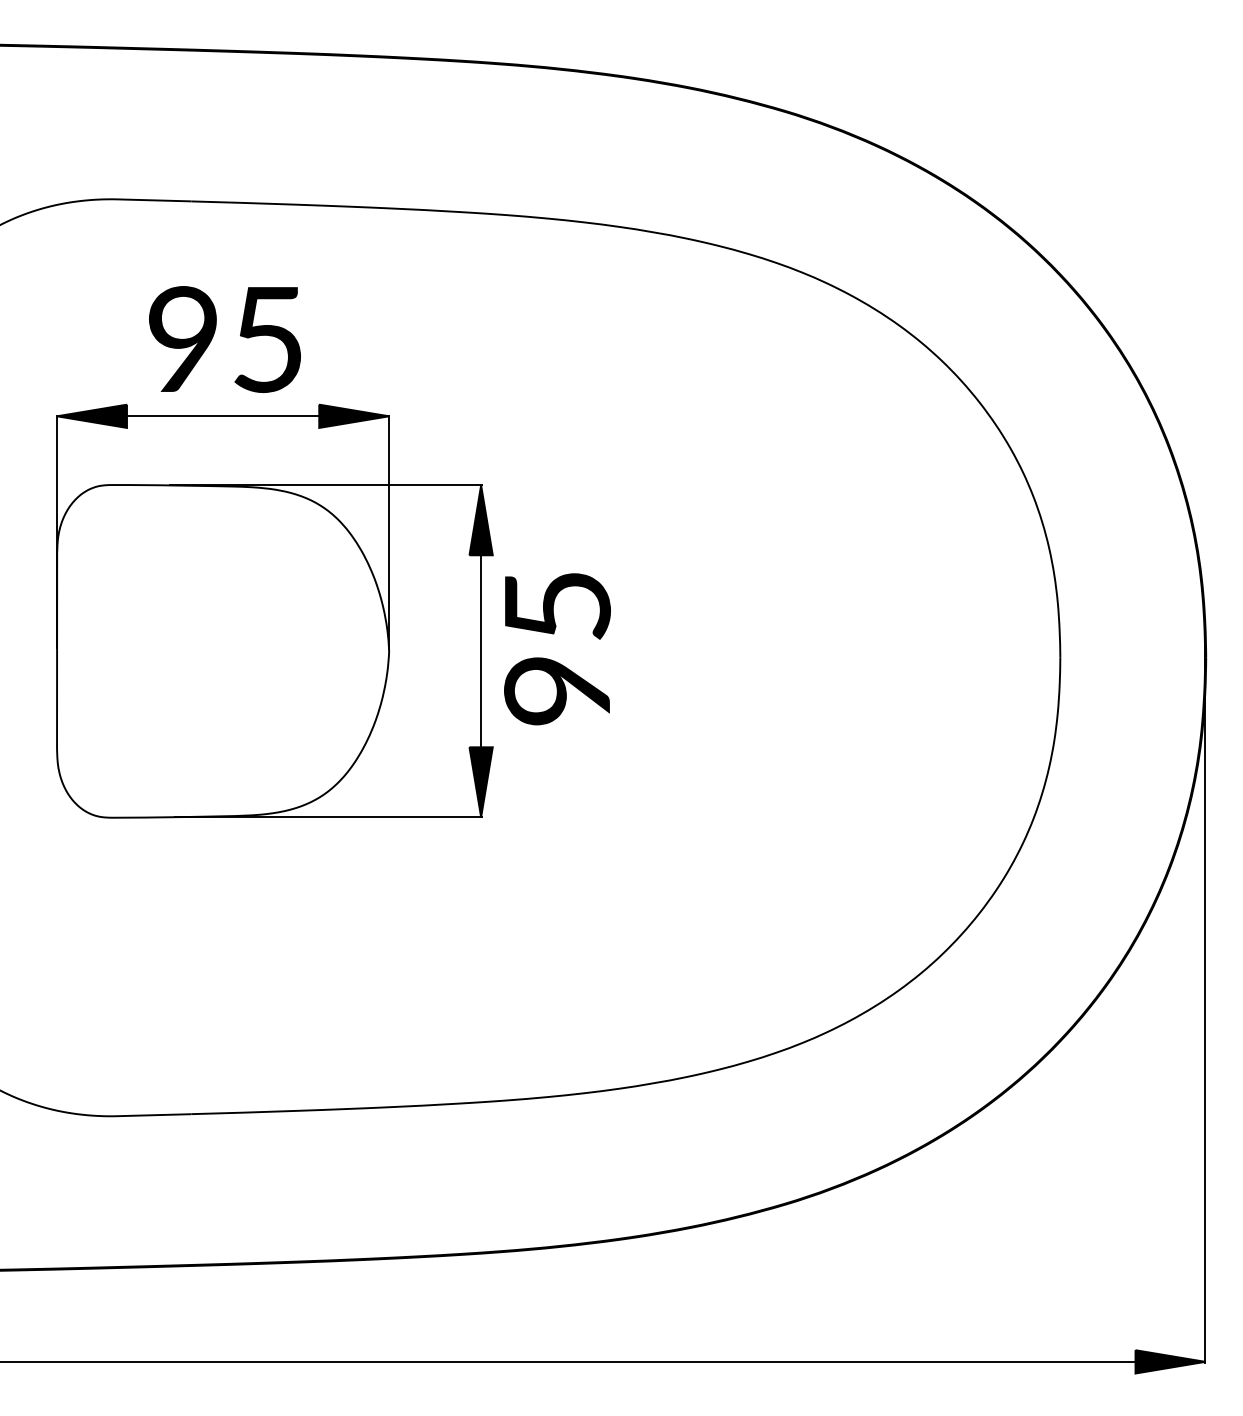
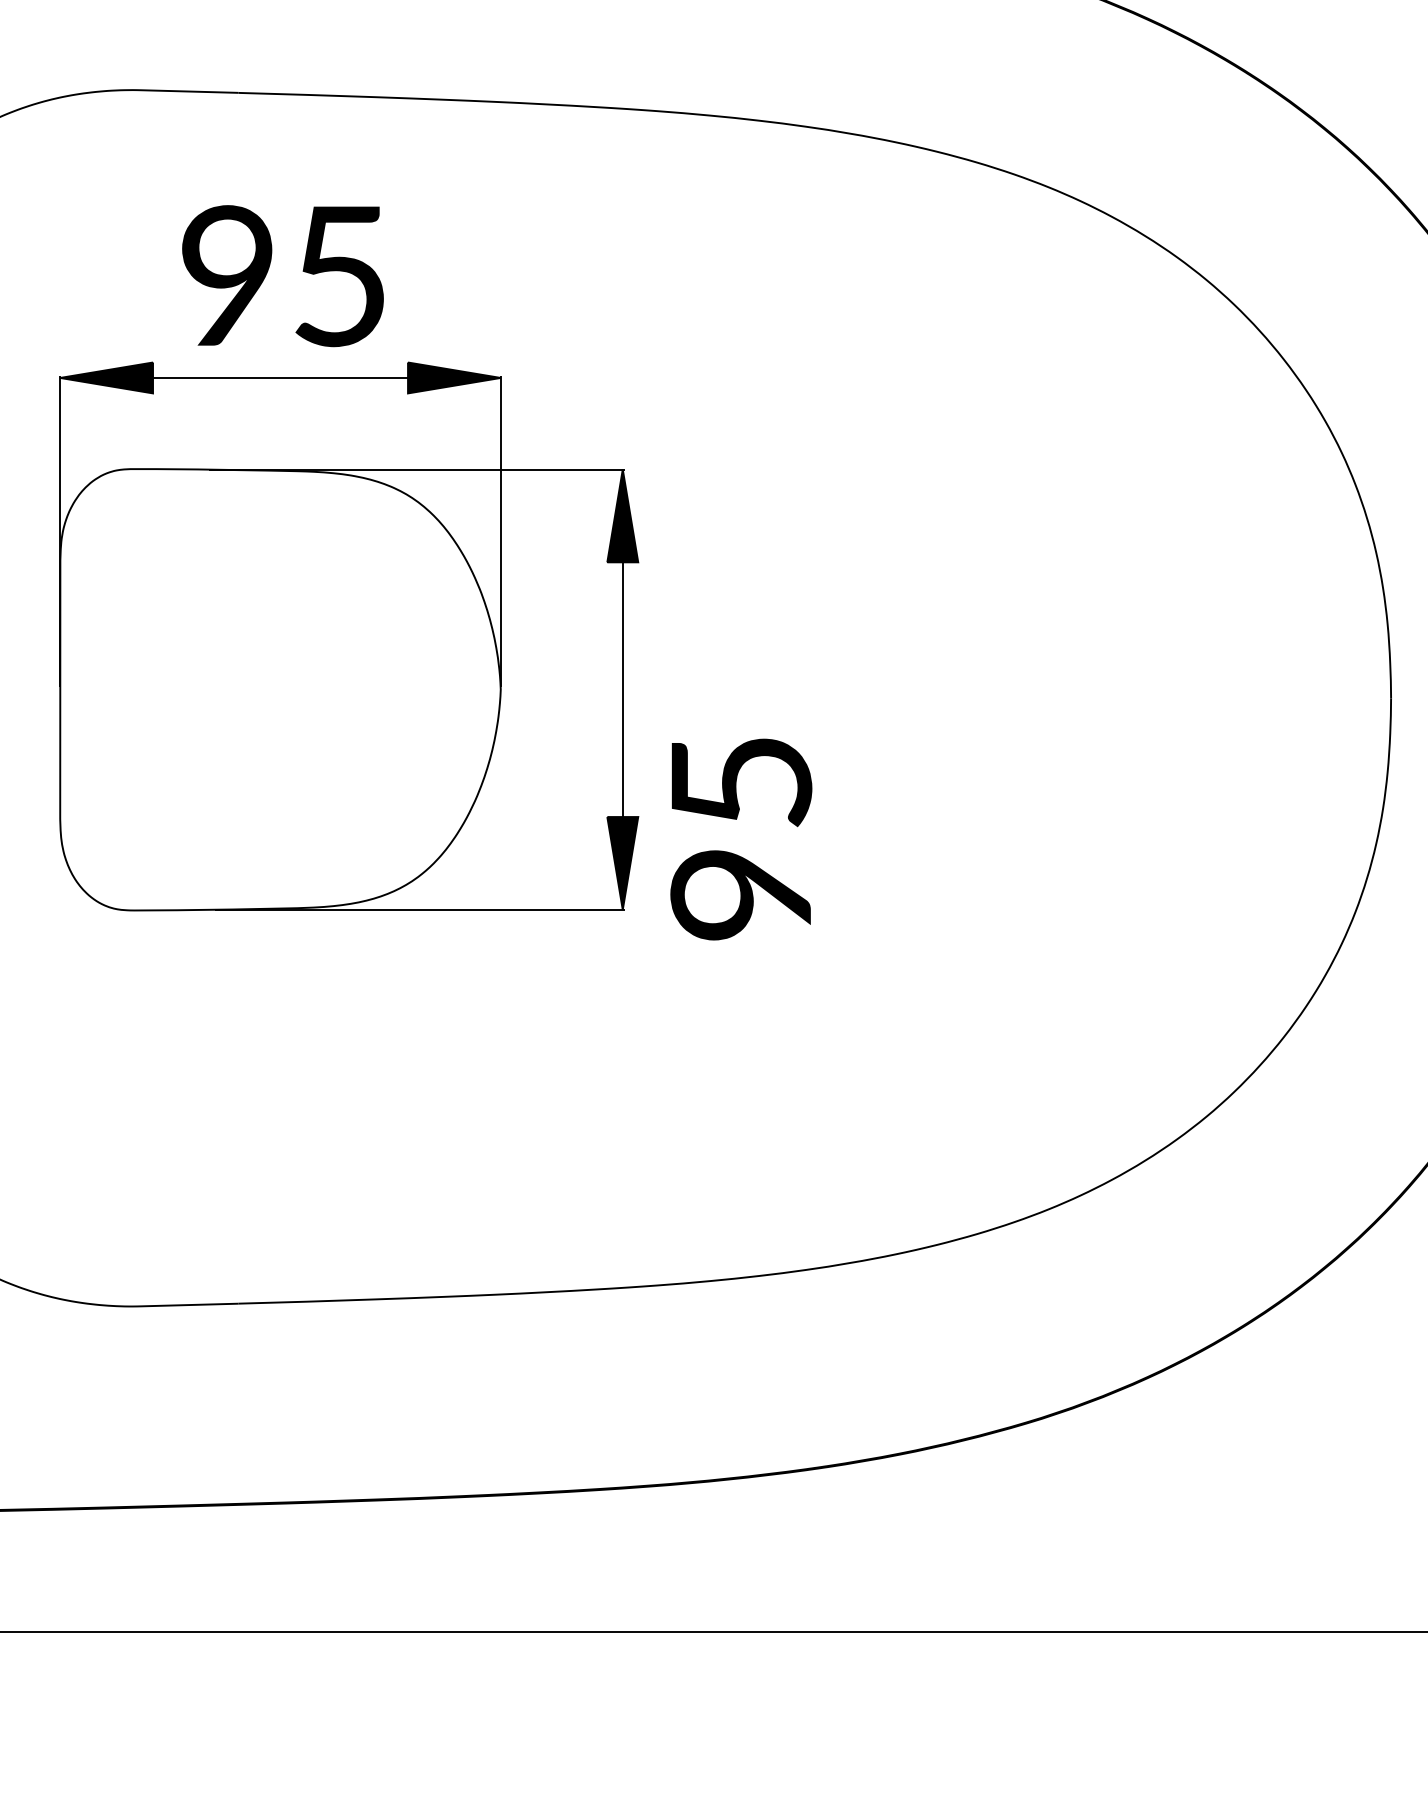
text: (557, 649) -> (741, 839), moved

